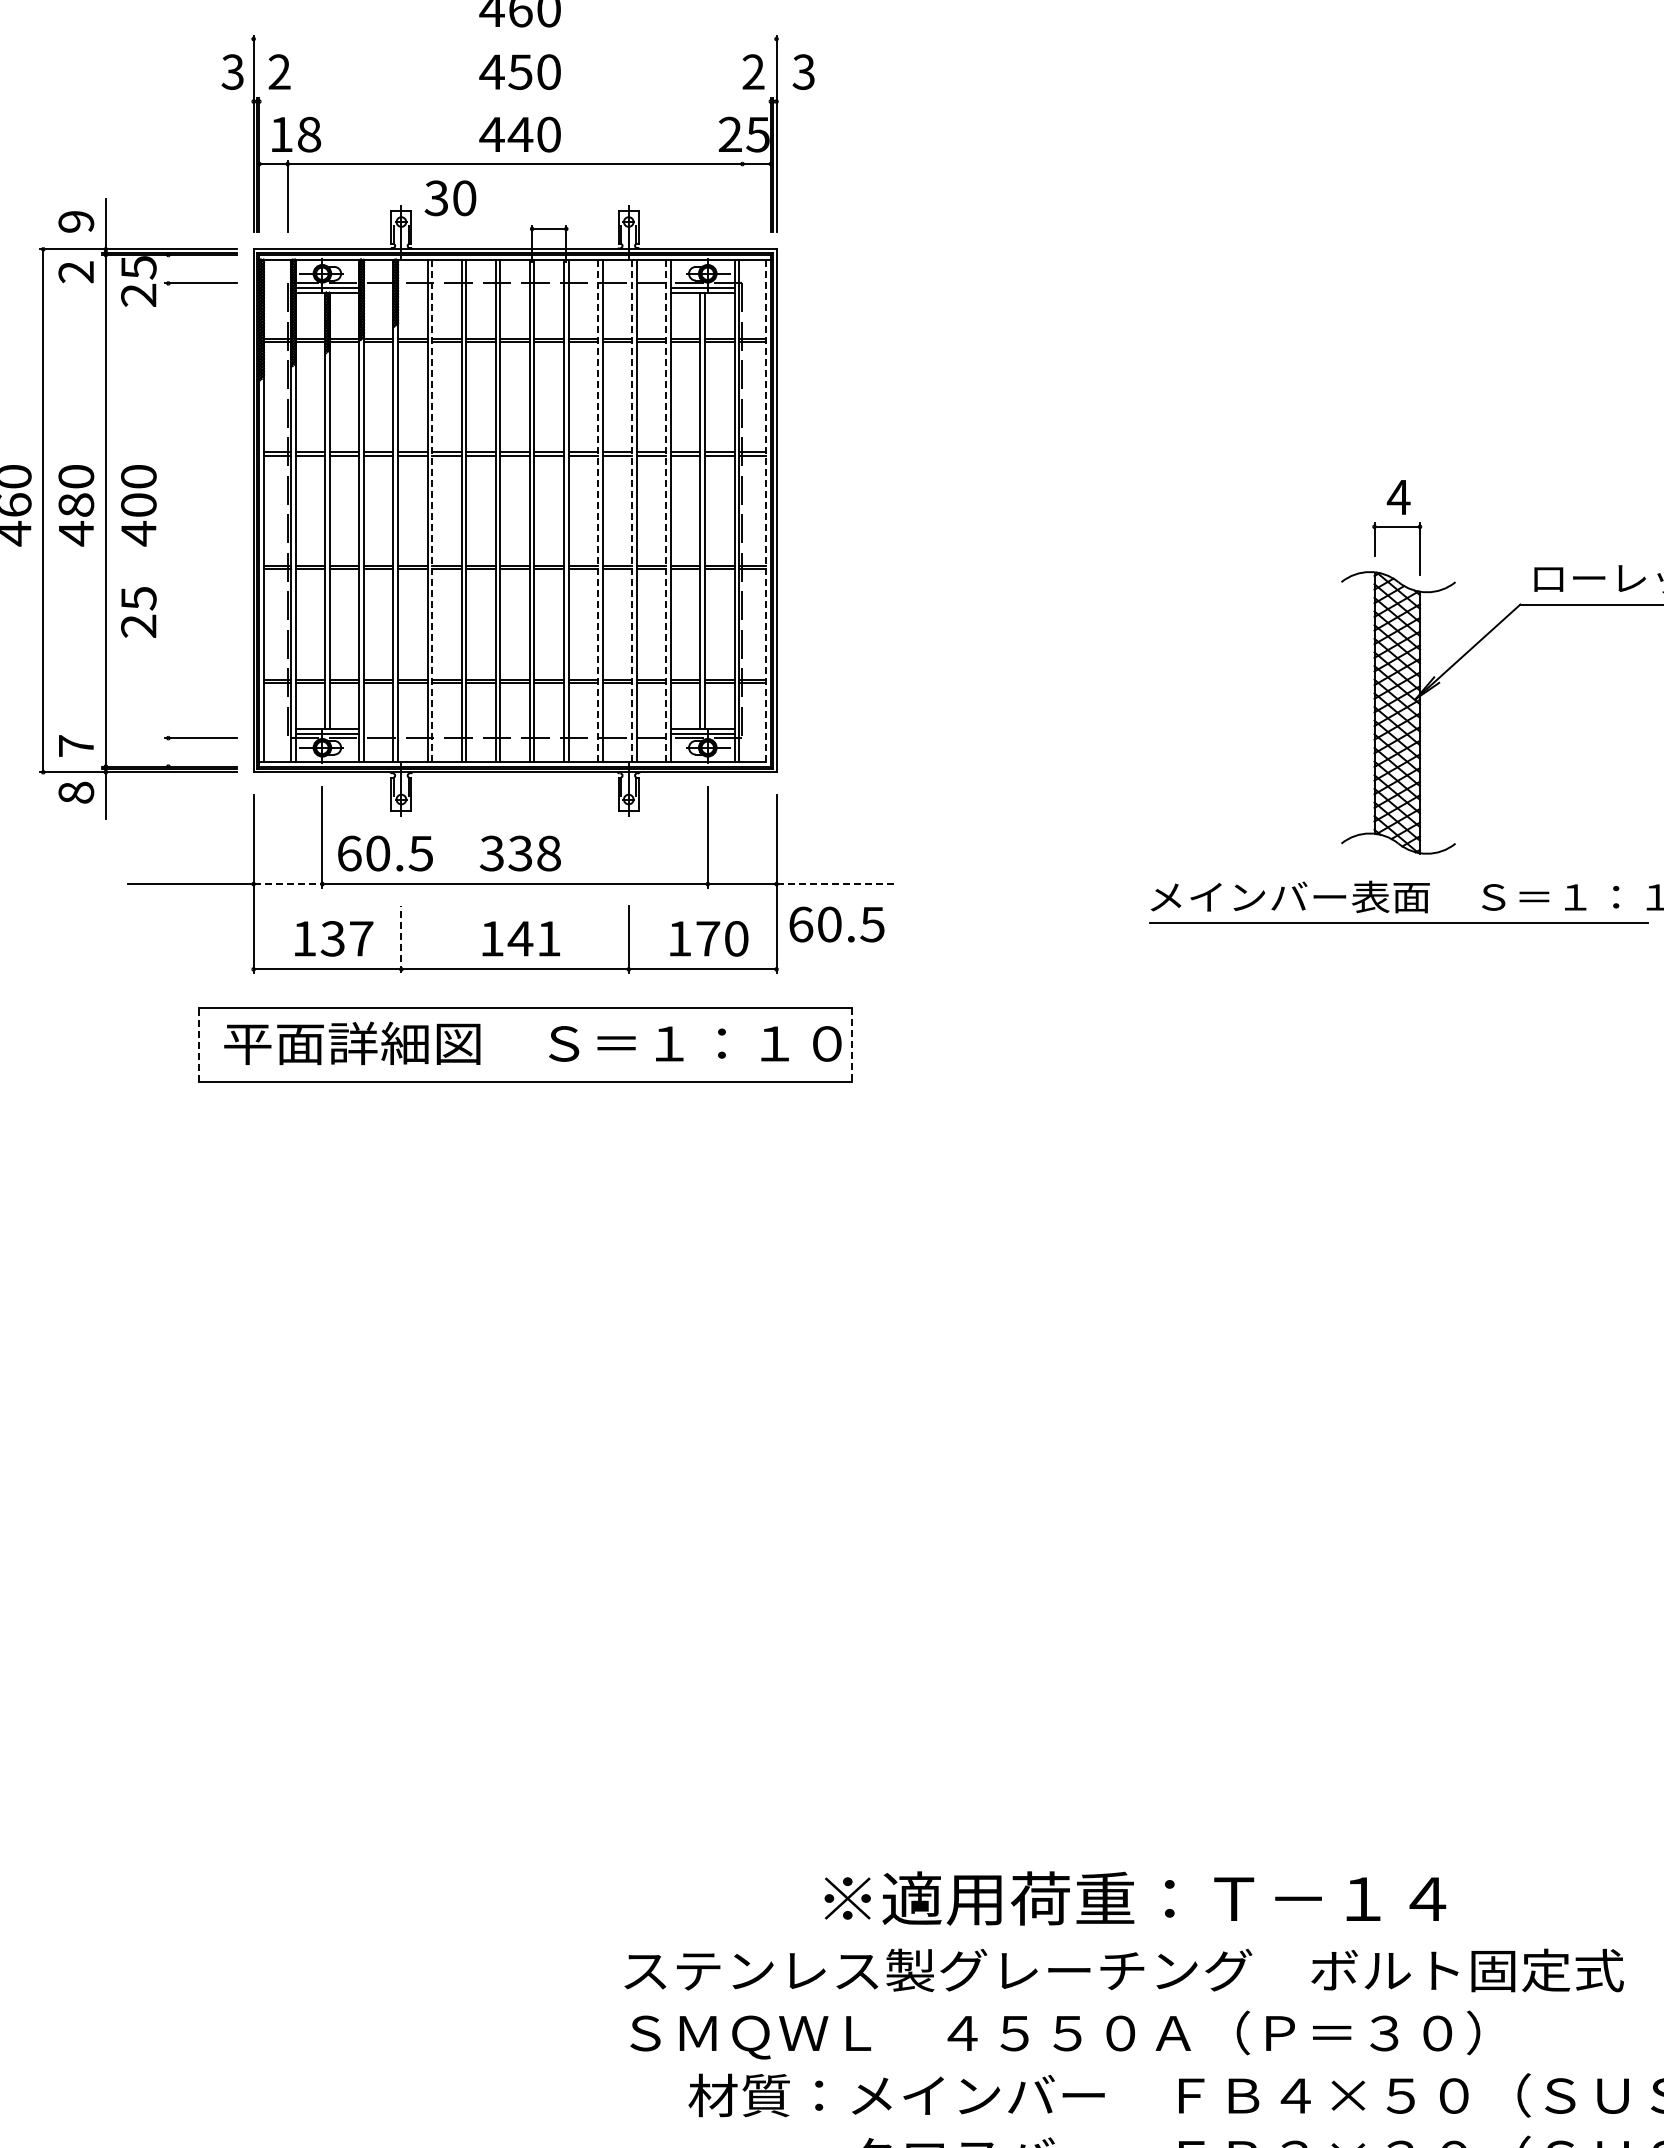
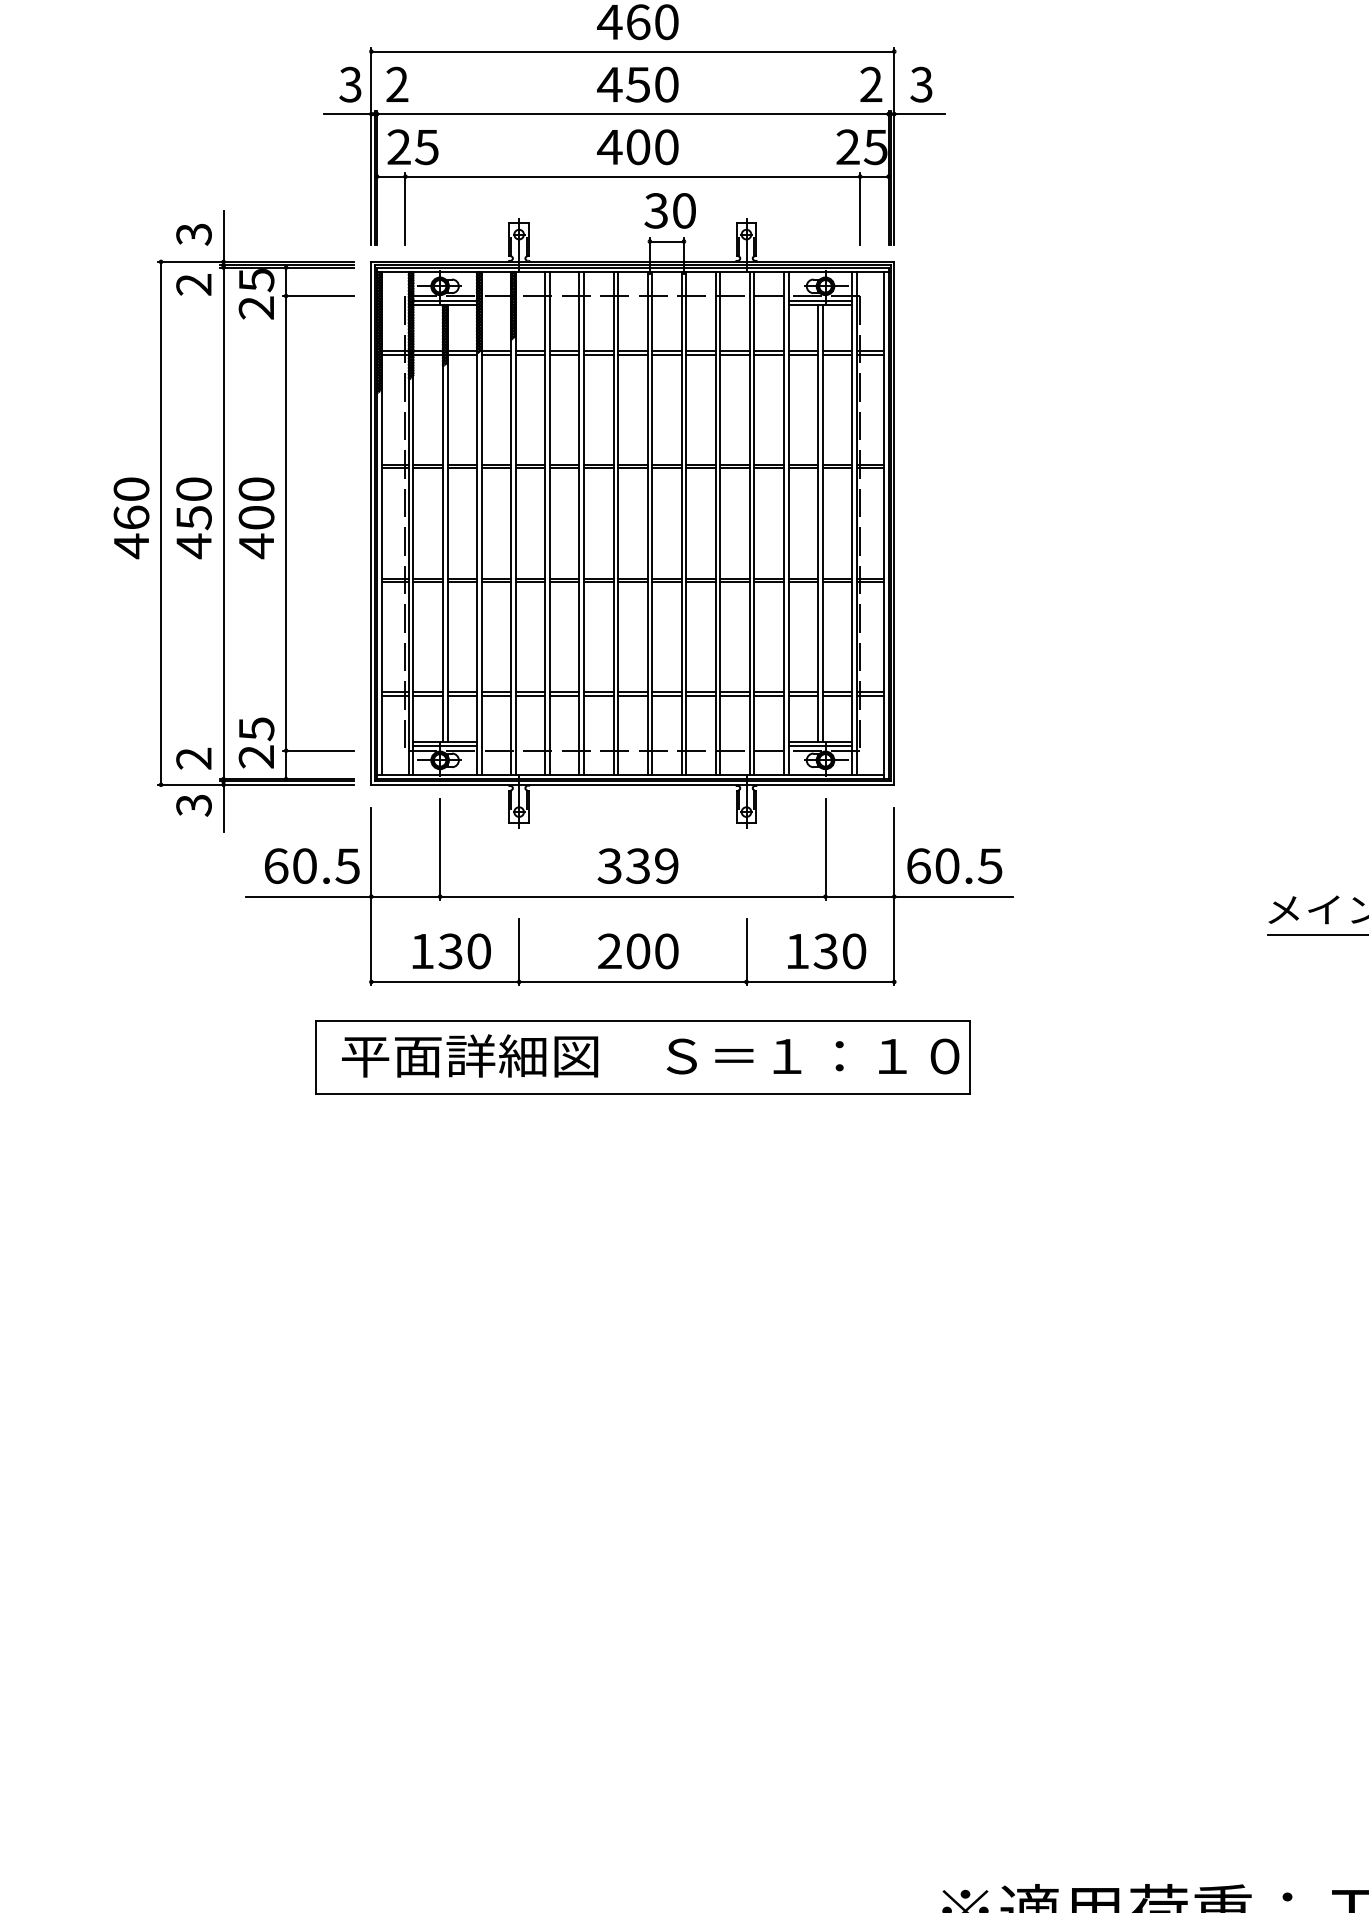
line: (514, 39) -> (632, 52), added
line: (516, 101) -> (634, 114), added
text: (295, 134) -> (413, 147), 18 -> 25
text: (520, 134) -> (638, 147), 440 -> 400
line: (742, 196) -> (860, 209), added
text: (450, 198) -> (670, 211), moved
text: (76, 222) -> (194, 235), 9 -> 3
text: (76, 505) -> (194, 518), 480 -> 450
line: (168, 510) -> (286, 523), added
line: (432, 511) -> (550, 524), dashed -> solid
line: (598, 511) -> (716, 524), dashed -> solid
line: (632, 511) -> (750, 524), dashed -> solid
line: (666, 511) -> (784, 524), dashed -> solid
line: (766, 513) -> (884, 526), dashed -> solid
text: (138, 612) -> (256, 743), moved
text: (75, 745) -> (193, 758), 7 -> 2
text: (76, 792) -> (194, 805), 8 -> 3
text: (385, 853) -> (312, 866), moved
text: (548, 853) -> (666, 866), 338 -> 339
line: (288, 884) -> (406, 897), dashed -> solid
line: (836, 884) -> (954, 897), dashed -> solid
text: (836, 924) -> (954, 866), moved
text: (361, 938) -> (479, 951), 137 -> 130
line: (401, 938) -> (519, 951), dashed -> solid
text: (520, 938) -> (638, 951), 141 -> 200
text: (708, 938) -> (826, 951), 170 -> 130
line: (198, 1044) -> (316, 1057), dashed -> solid
line: (852, 1044) -> (970, 1057), dashed -> solid

